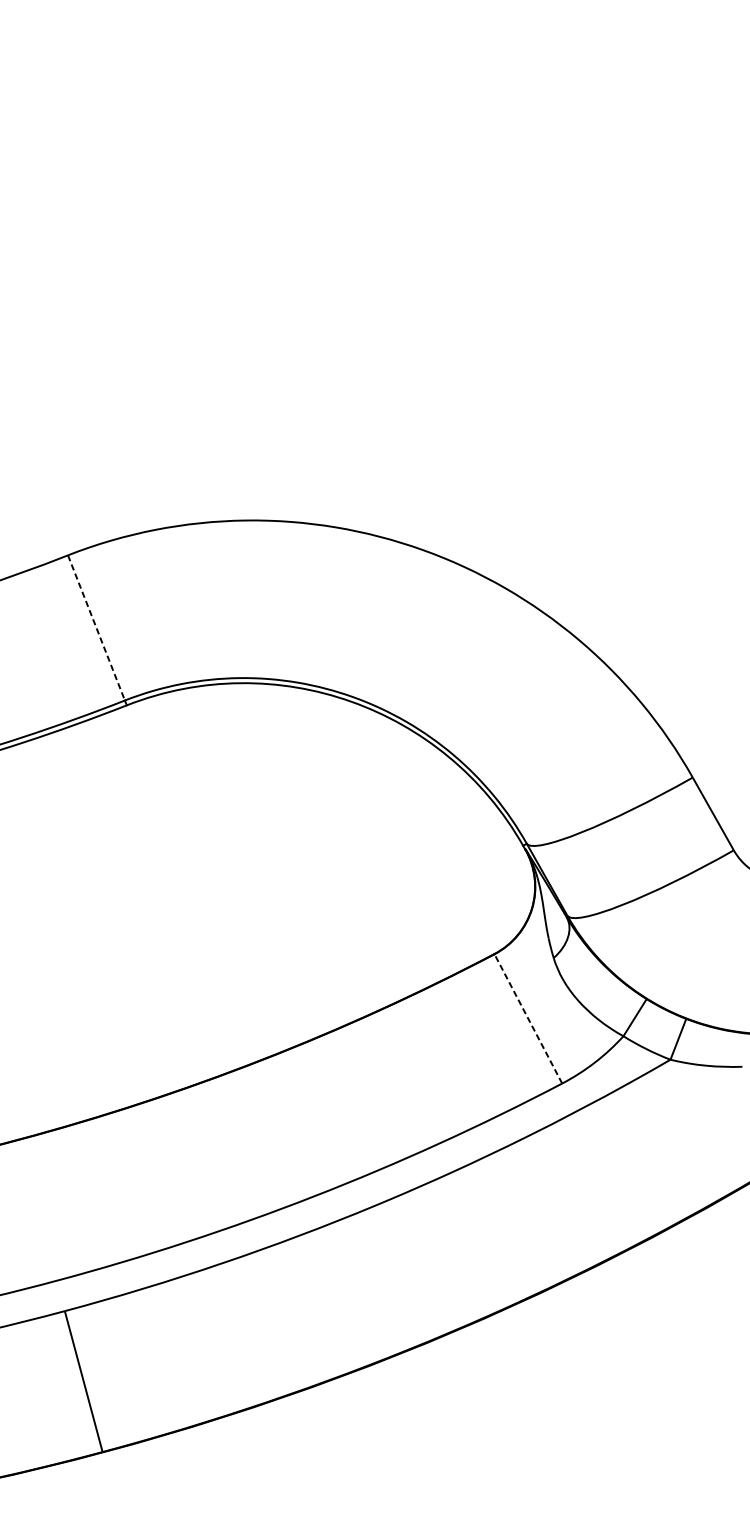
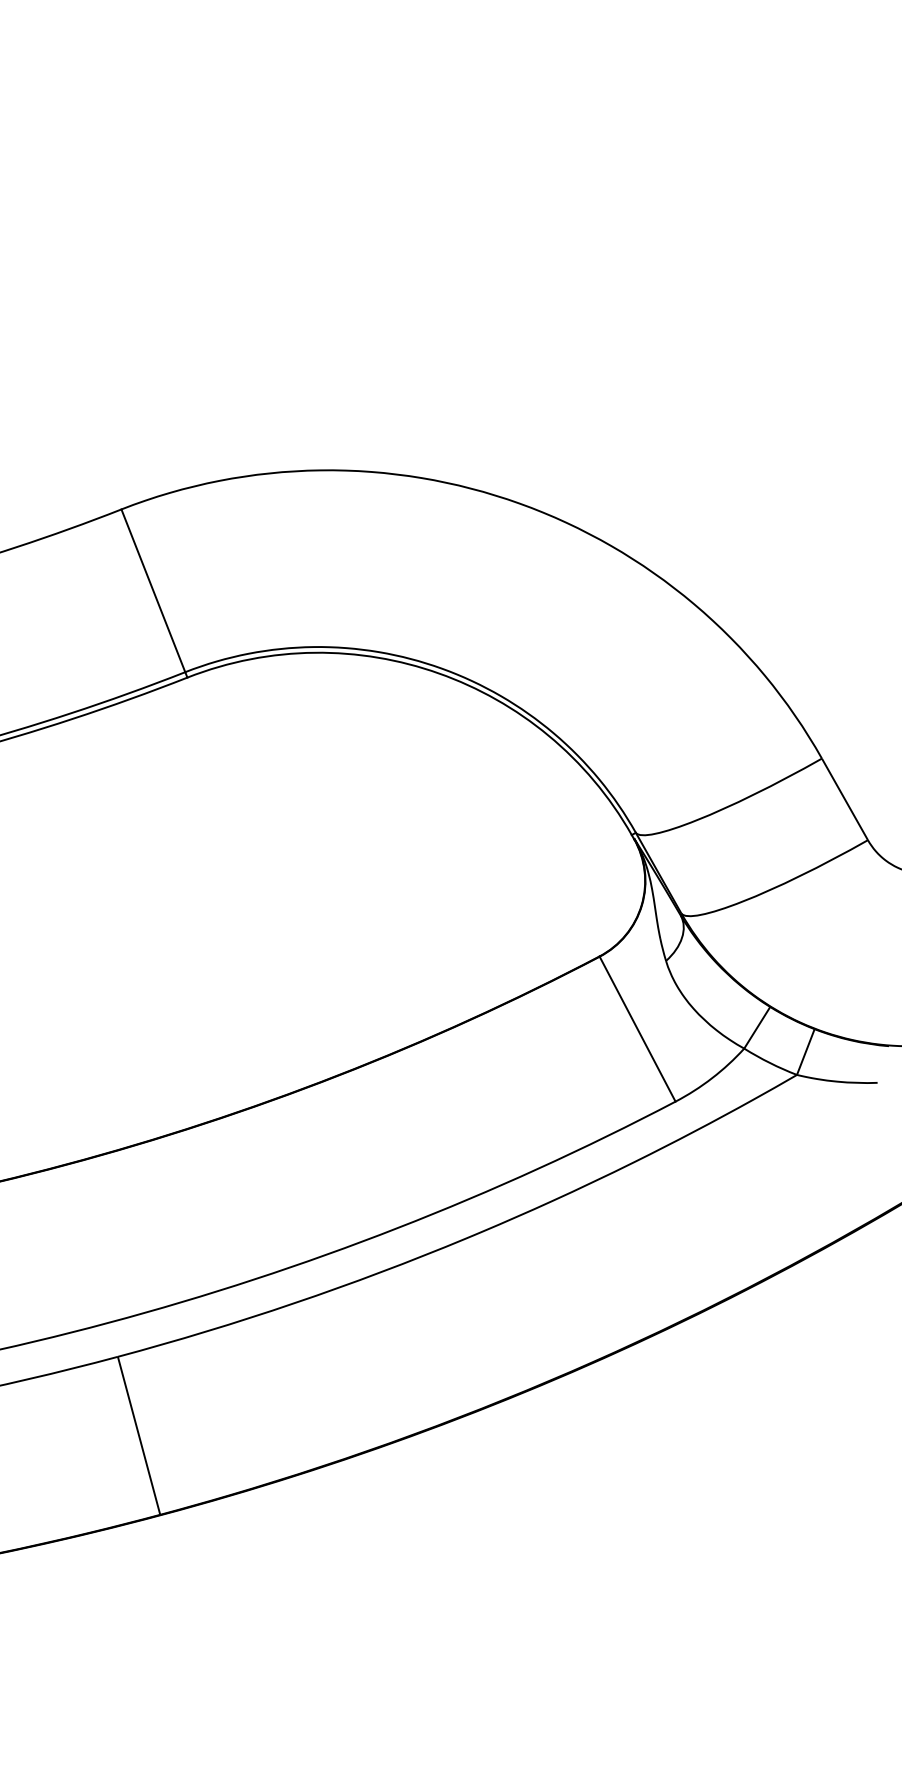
line: (96, 628) -> (153, 591), dashed -> solid
line: (528, 1019) -> (637, 1029), dashed -> solid

